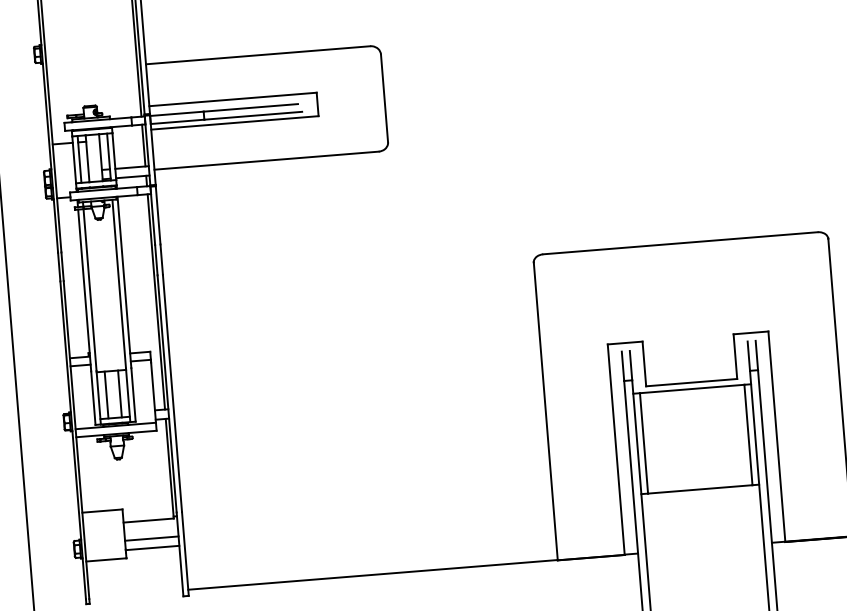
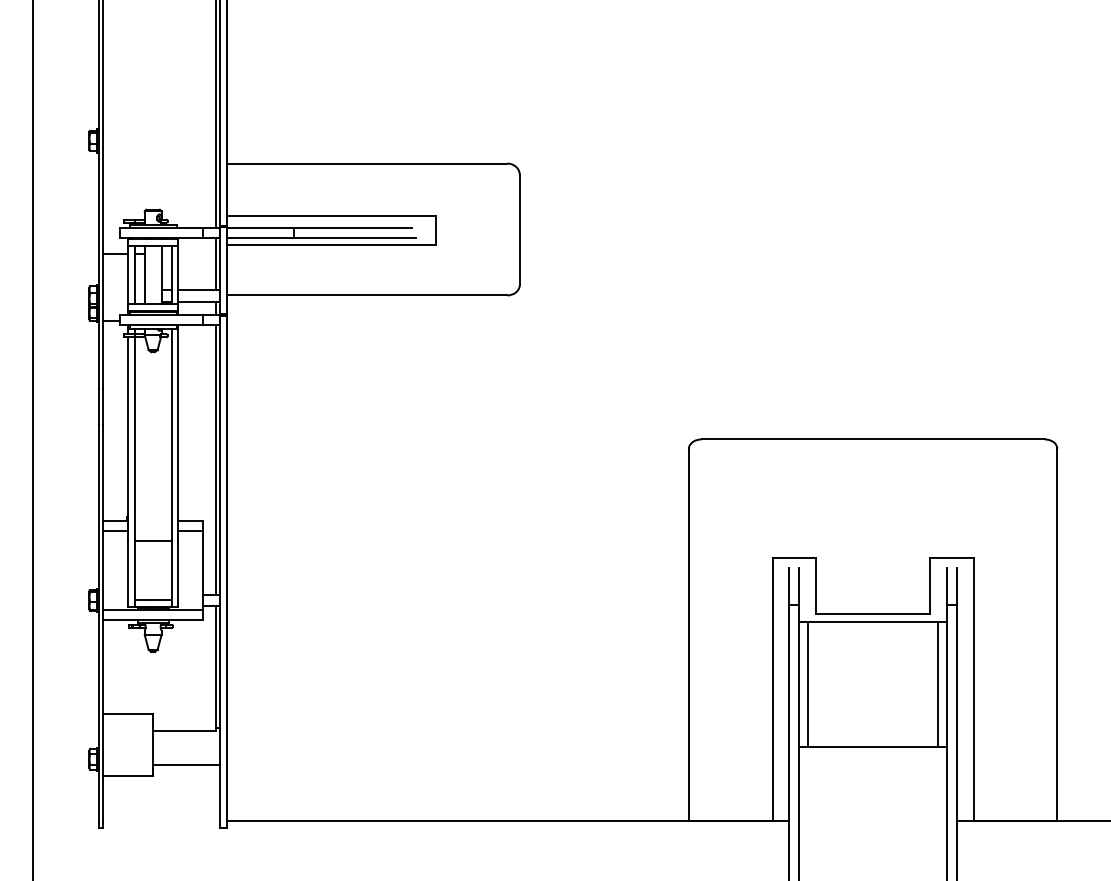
line: (119, 393) -> (161, 570), removed
line: (106, 394) -> (144, 570), removed
line: (151, 538) -> (186, 753), removed

